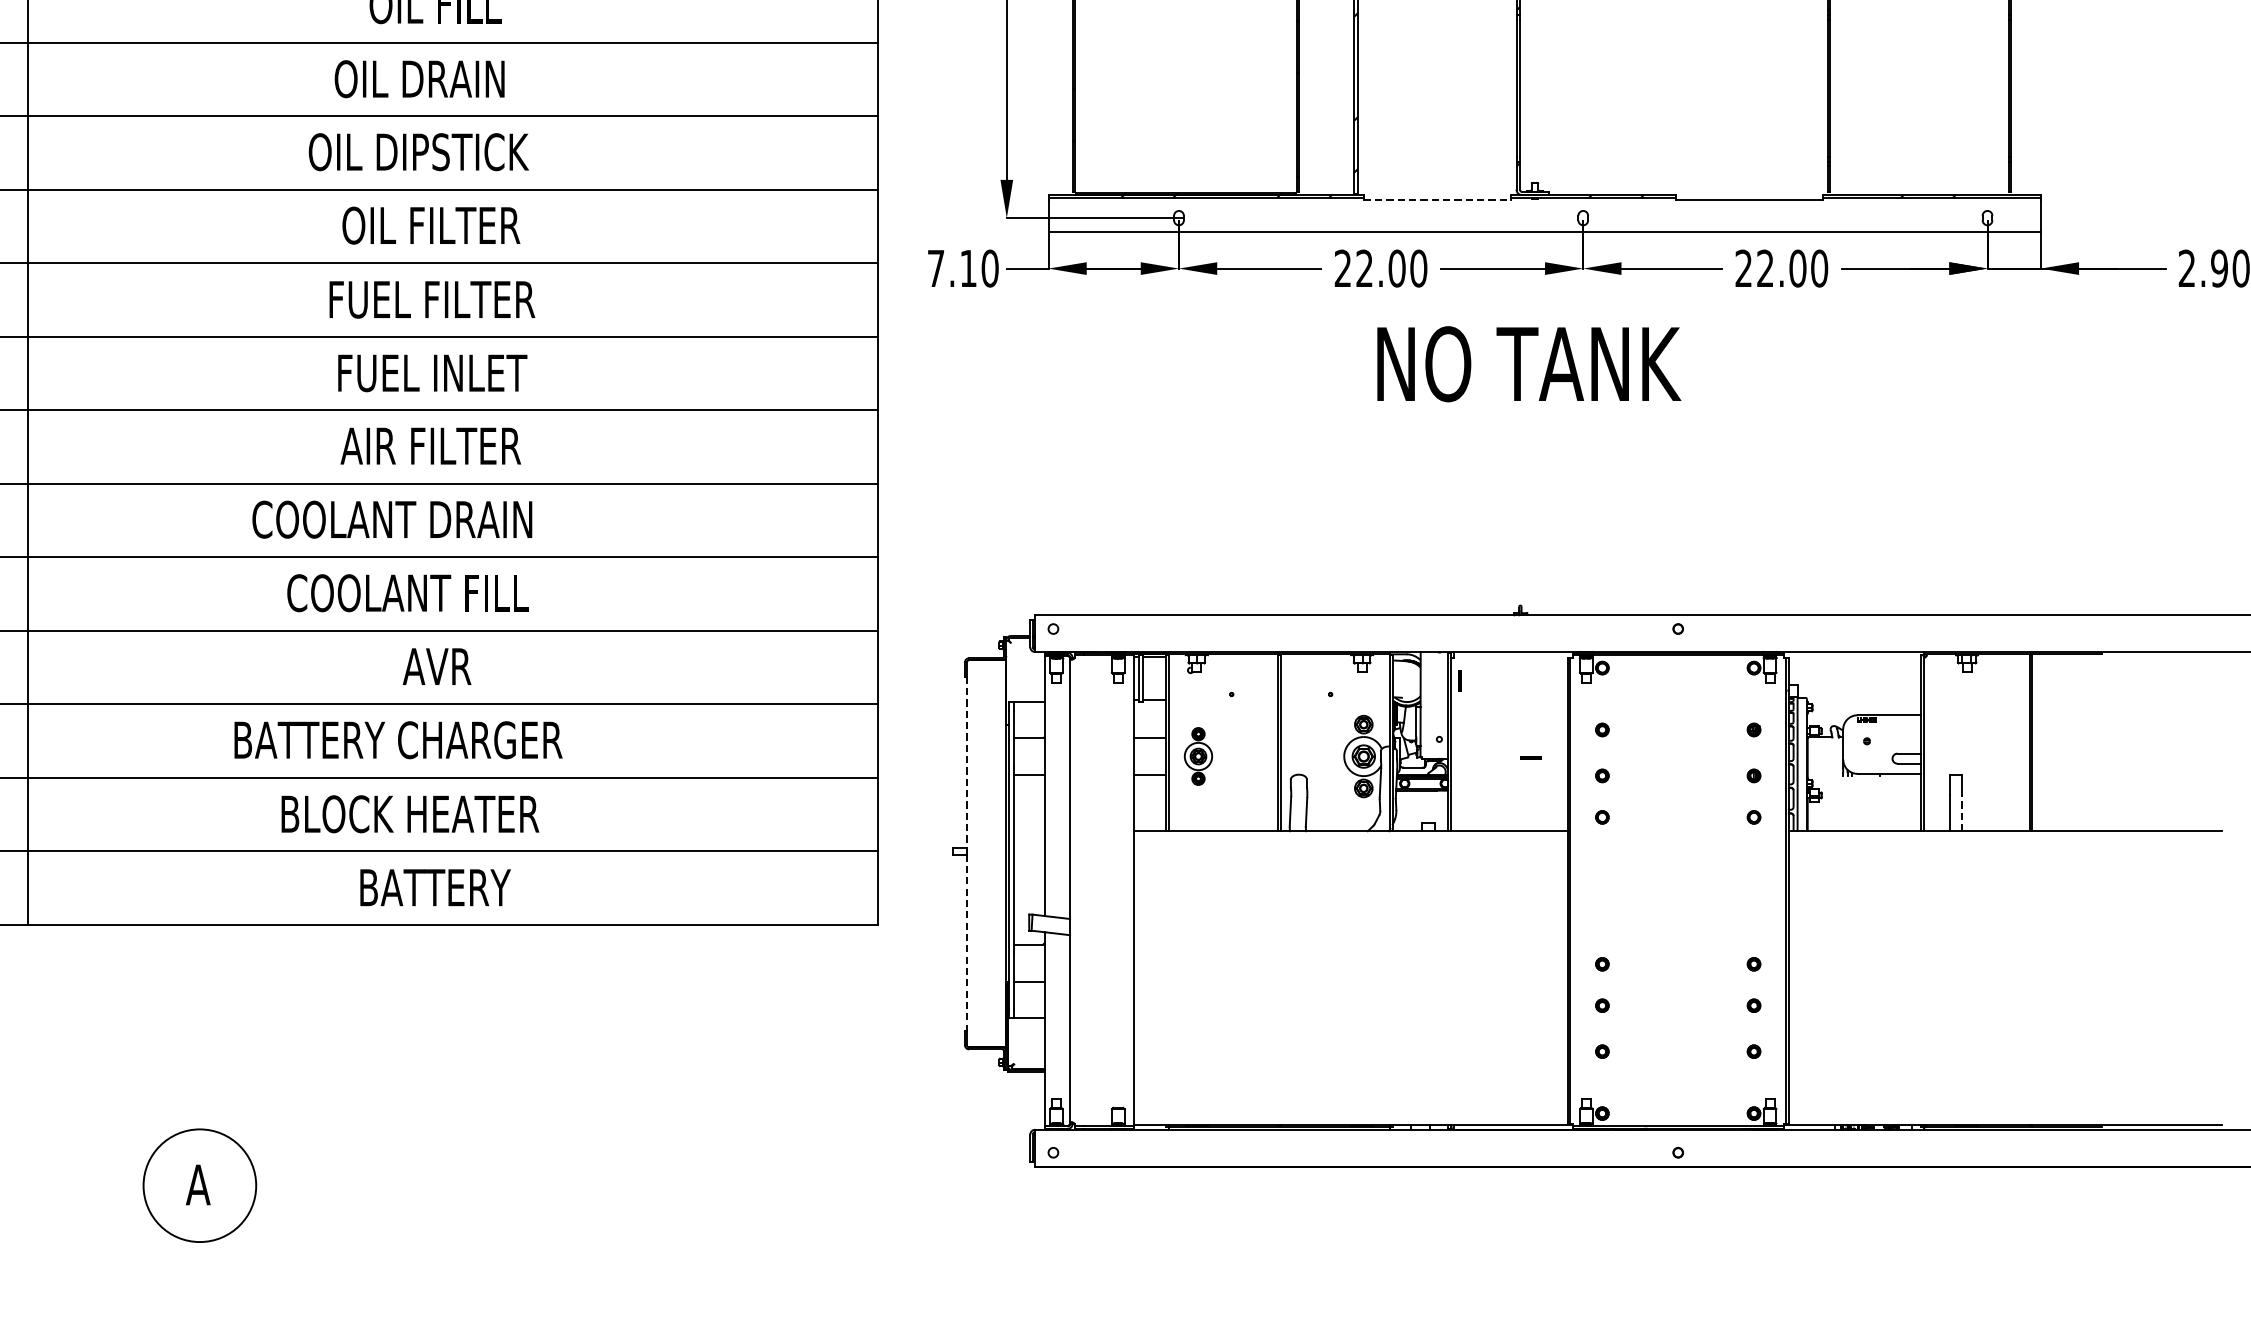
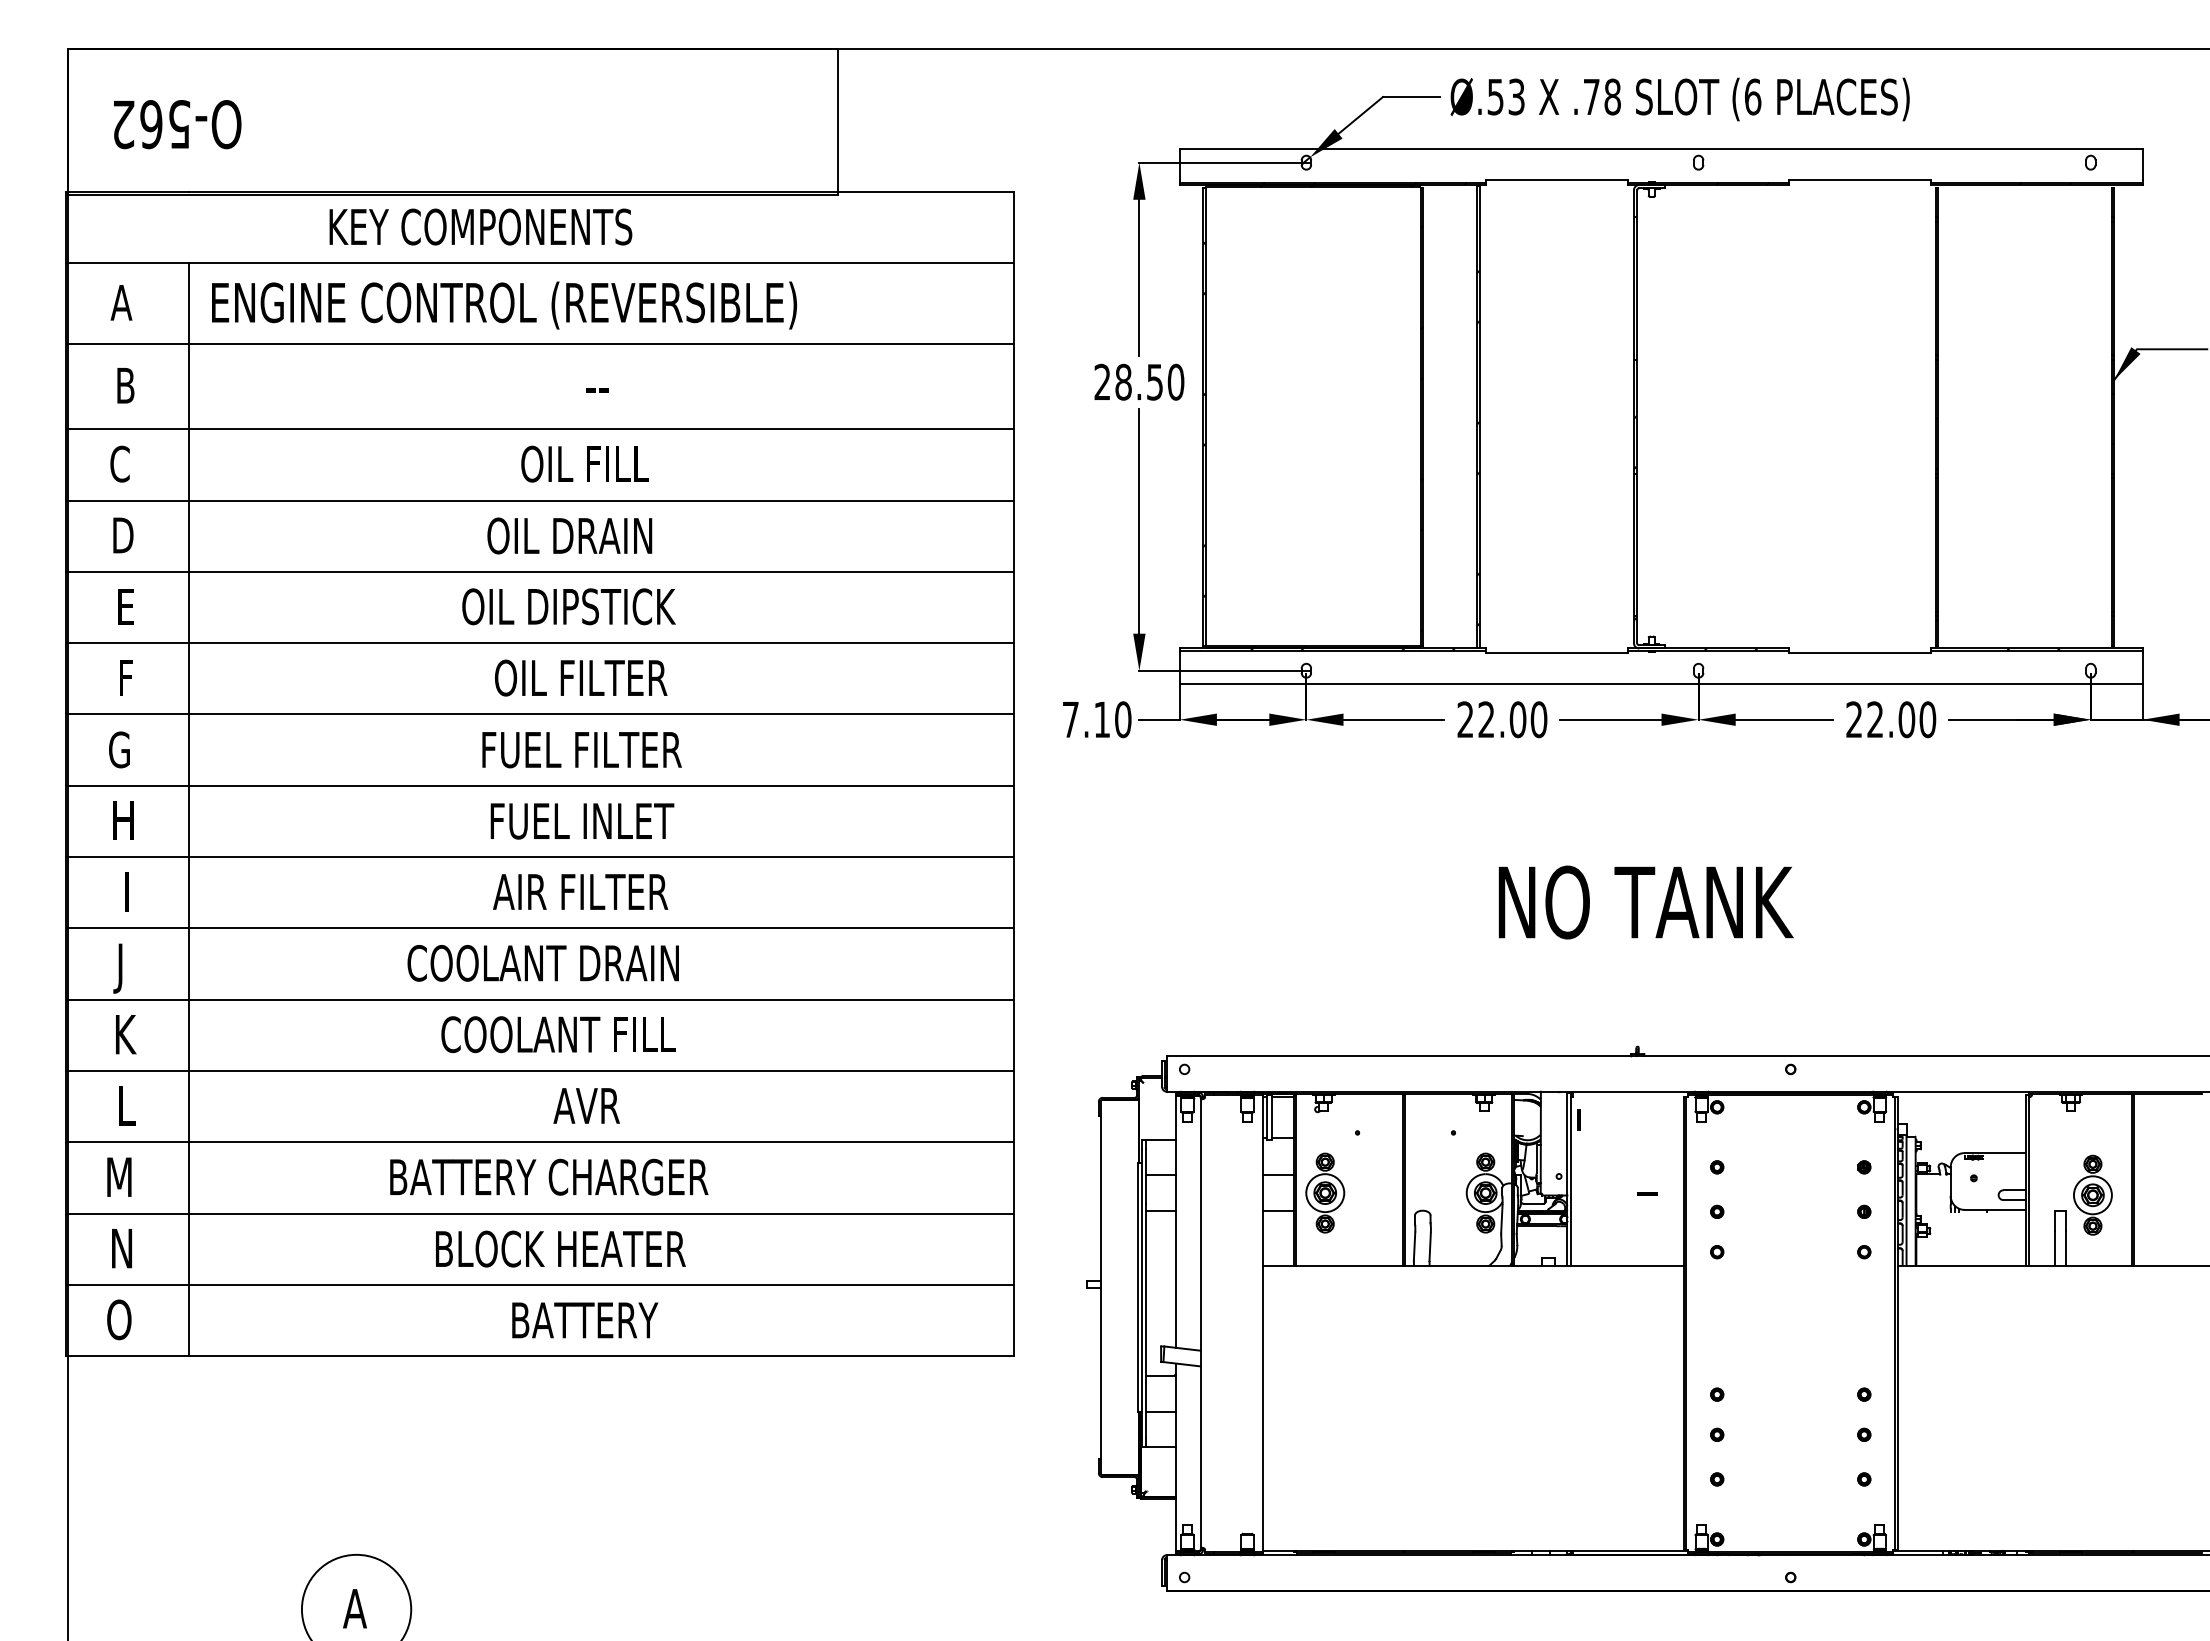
line: (1437, 200) -> (1557, 653), dashed -> solid
text: (1528, 364) -> (1645, 902), moved
part: (1198, 755) -> (1325, 1192), size x1.43
part: (1989, 757) -> (2092, 1194), added
line: (966, 762) -> (1100, 1198), dashed -> solid
line: (1961, 812) -> (2065, 1247), dashed -> solid
line: (966, 942) -> (1100, 1373), dashed -> solid

